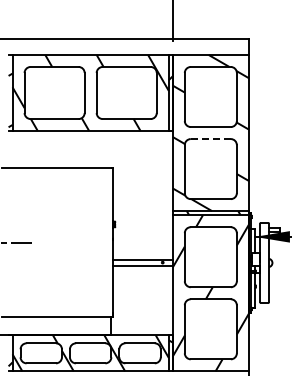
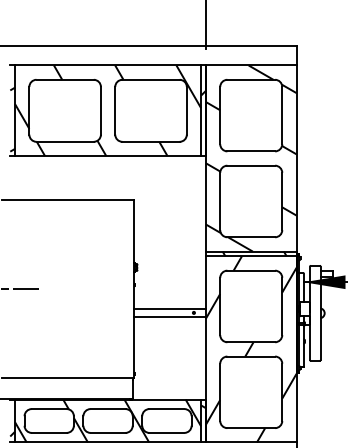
line: (211, 139) -> (252, 166), dashed -> solid

